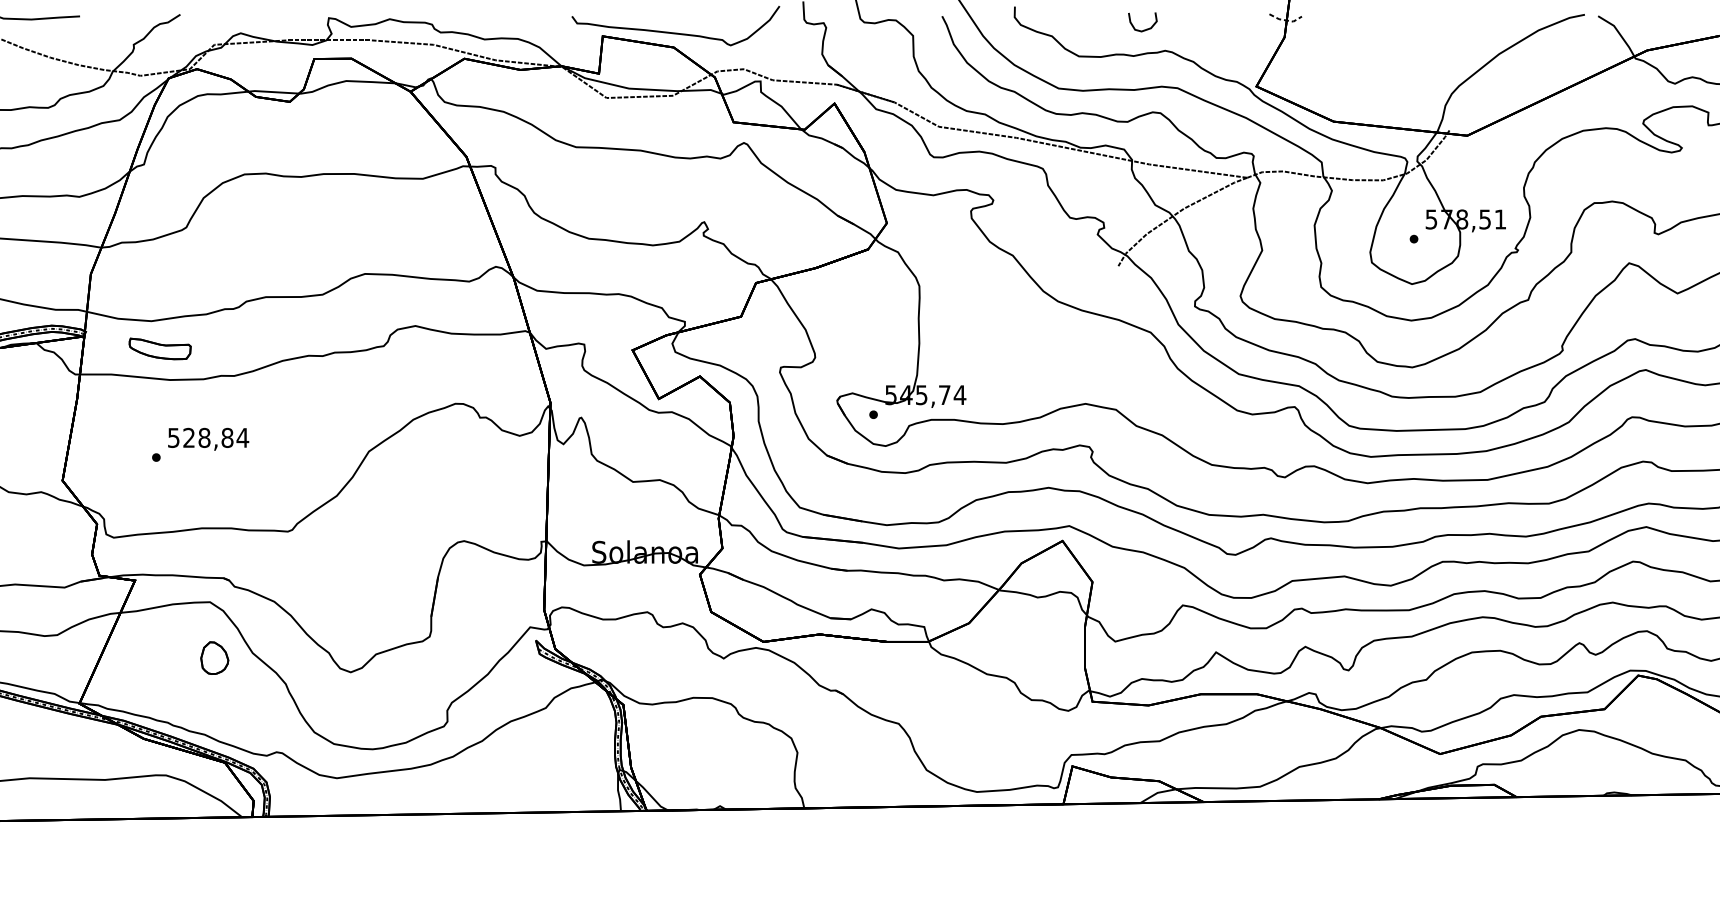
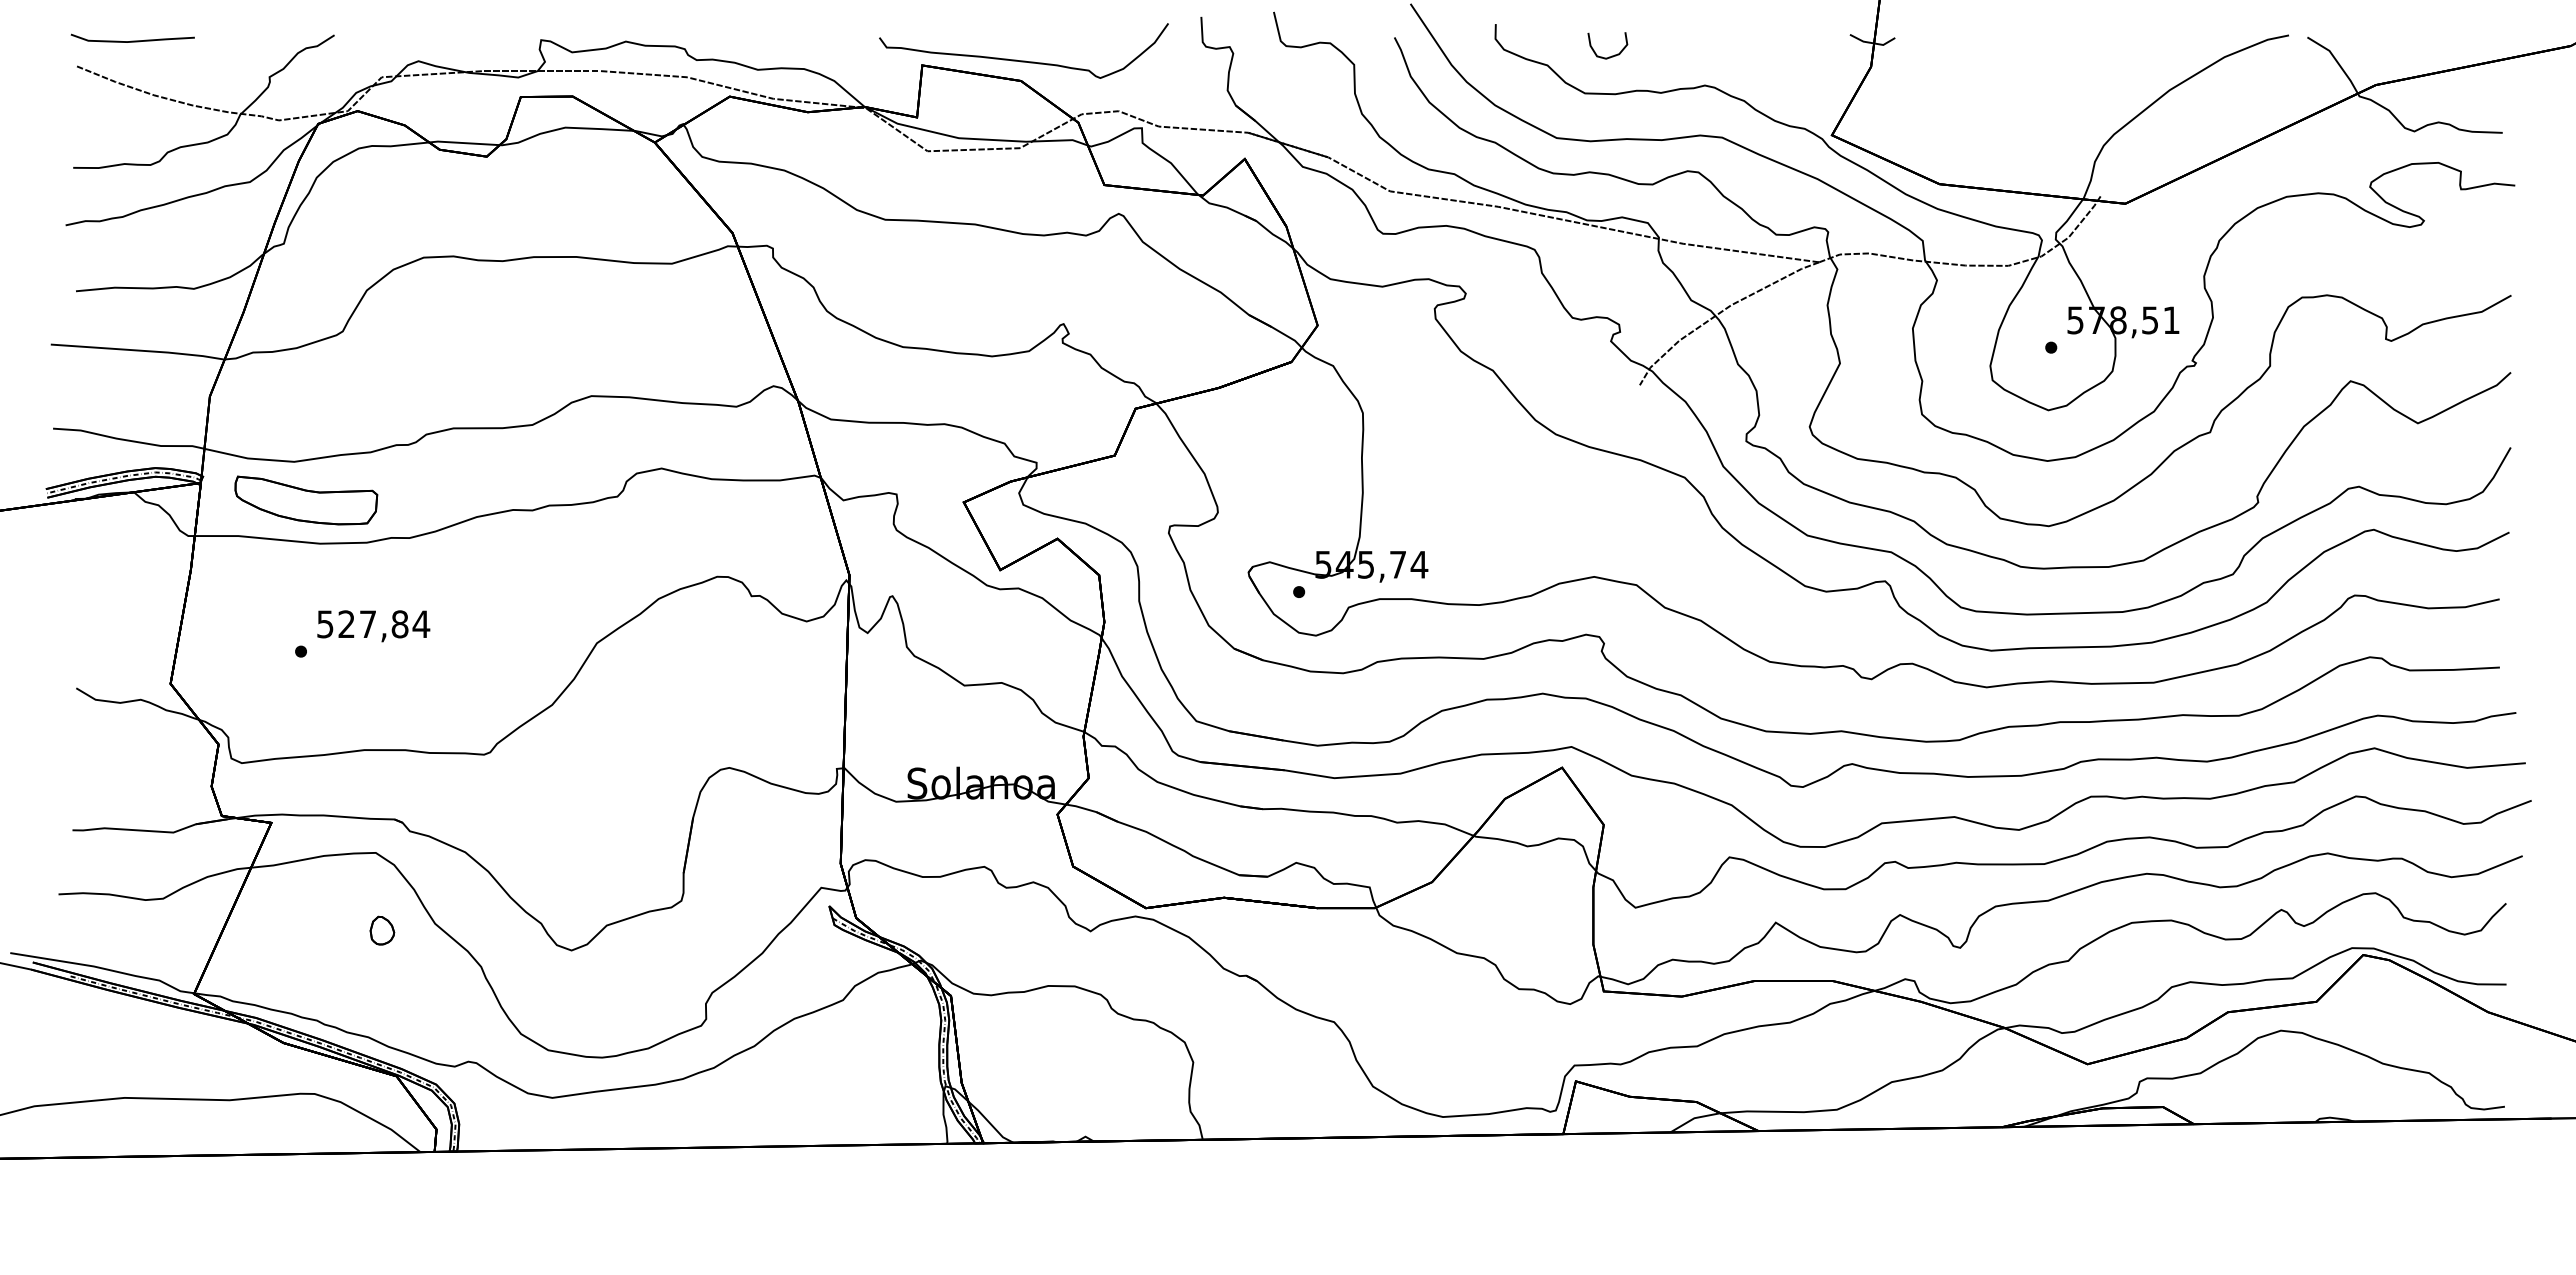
line: (1285, 20) -> (1872, 43), dashed -> solid
curve: (1145, 29) -> (1611, 55), moved
part: (160, 348) -> (306, 500), size x1.67
text: (204, 438) -> (367, 624), 528,84 -> 527,84
part: (214, 657) -> (382, 930), size x0.62

